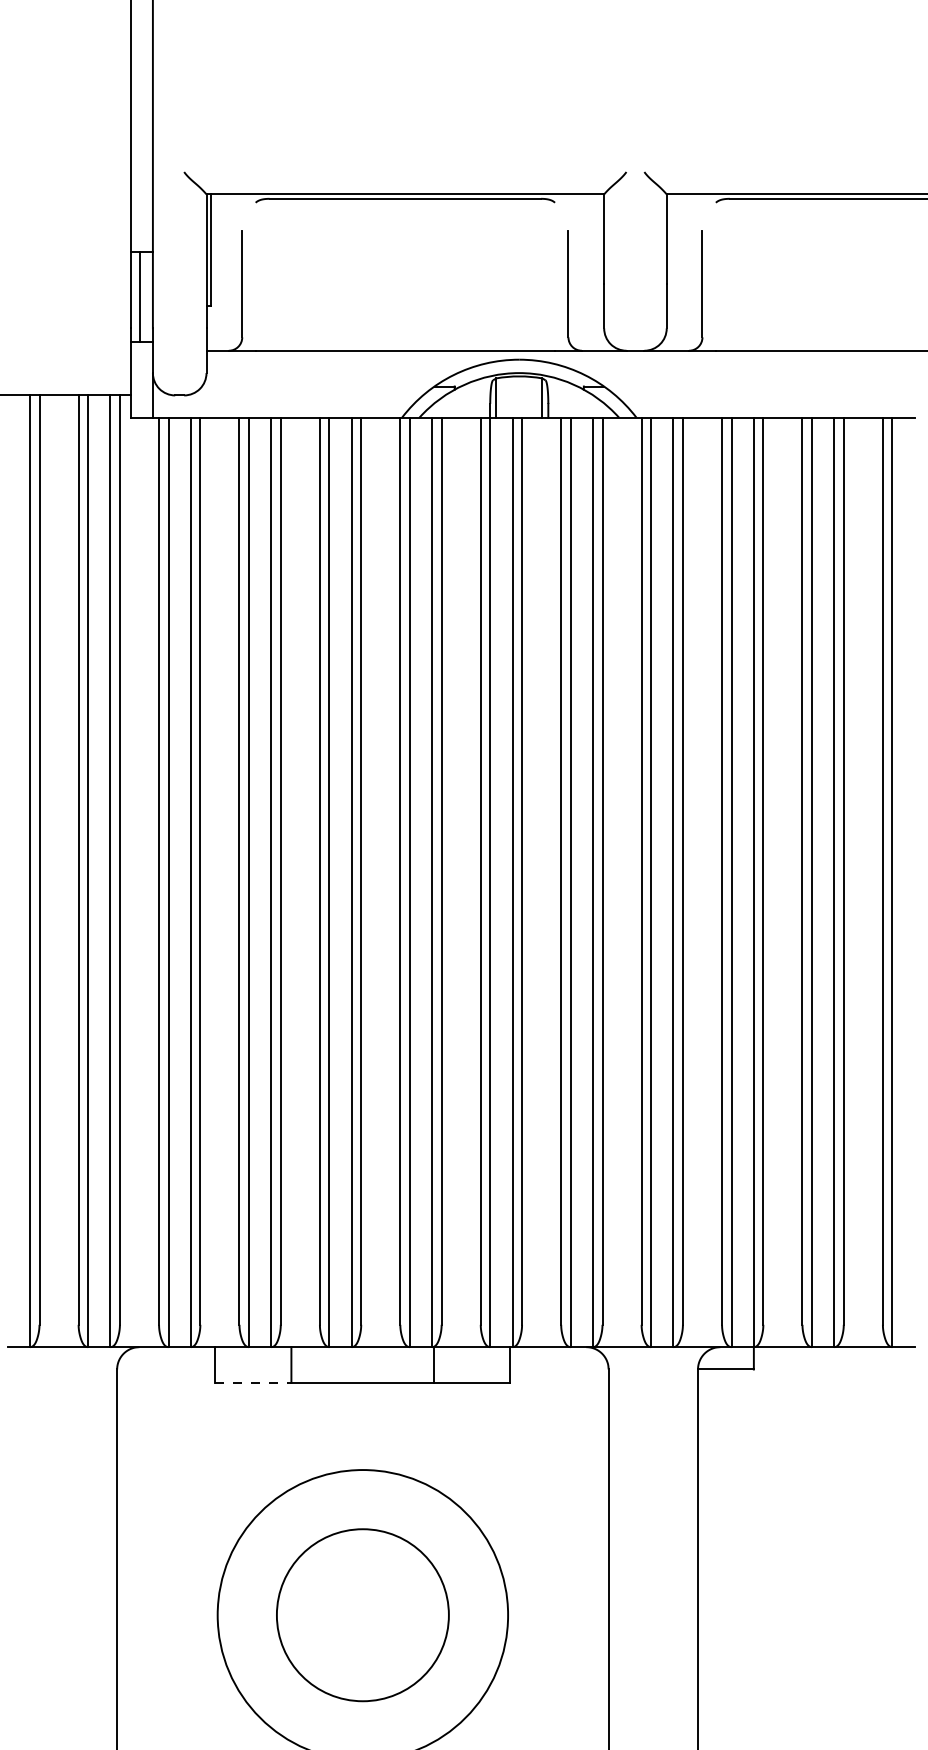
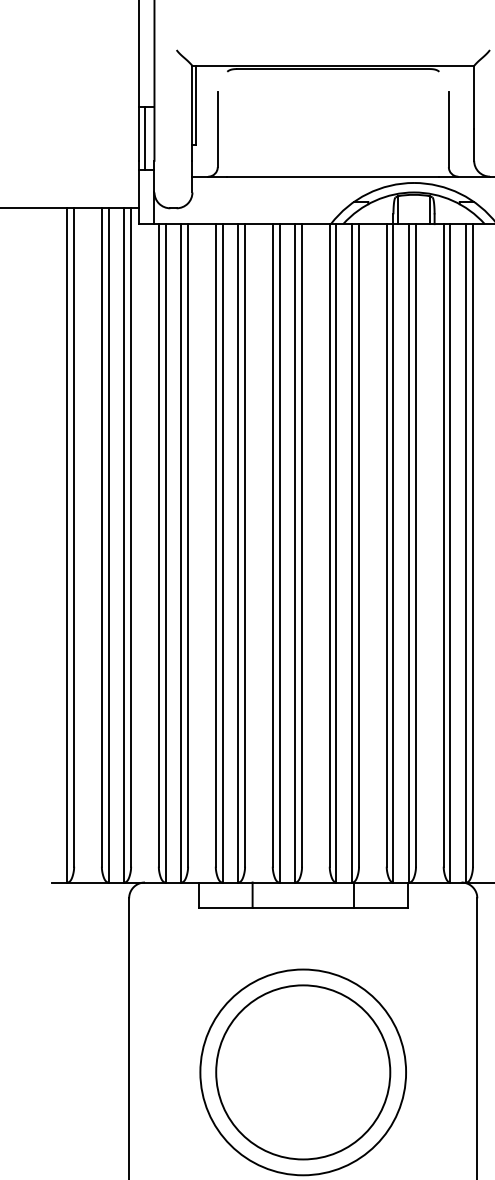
line: (253, 1382) -> (225, 907), dashed -> solid
circle: (362, 1615) -> (302, 1072), size x1.43

